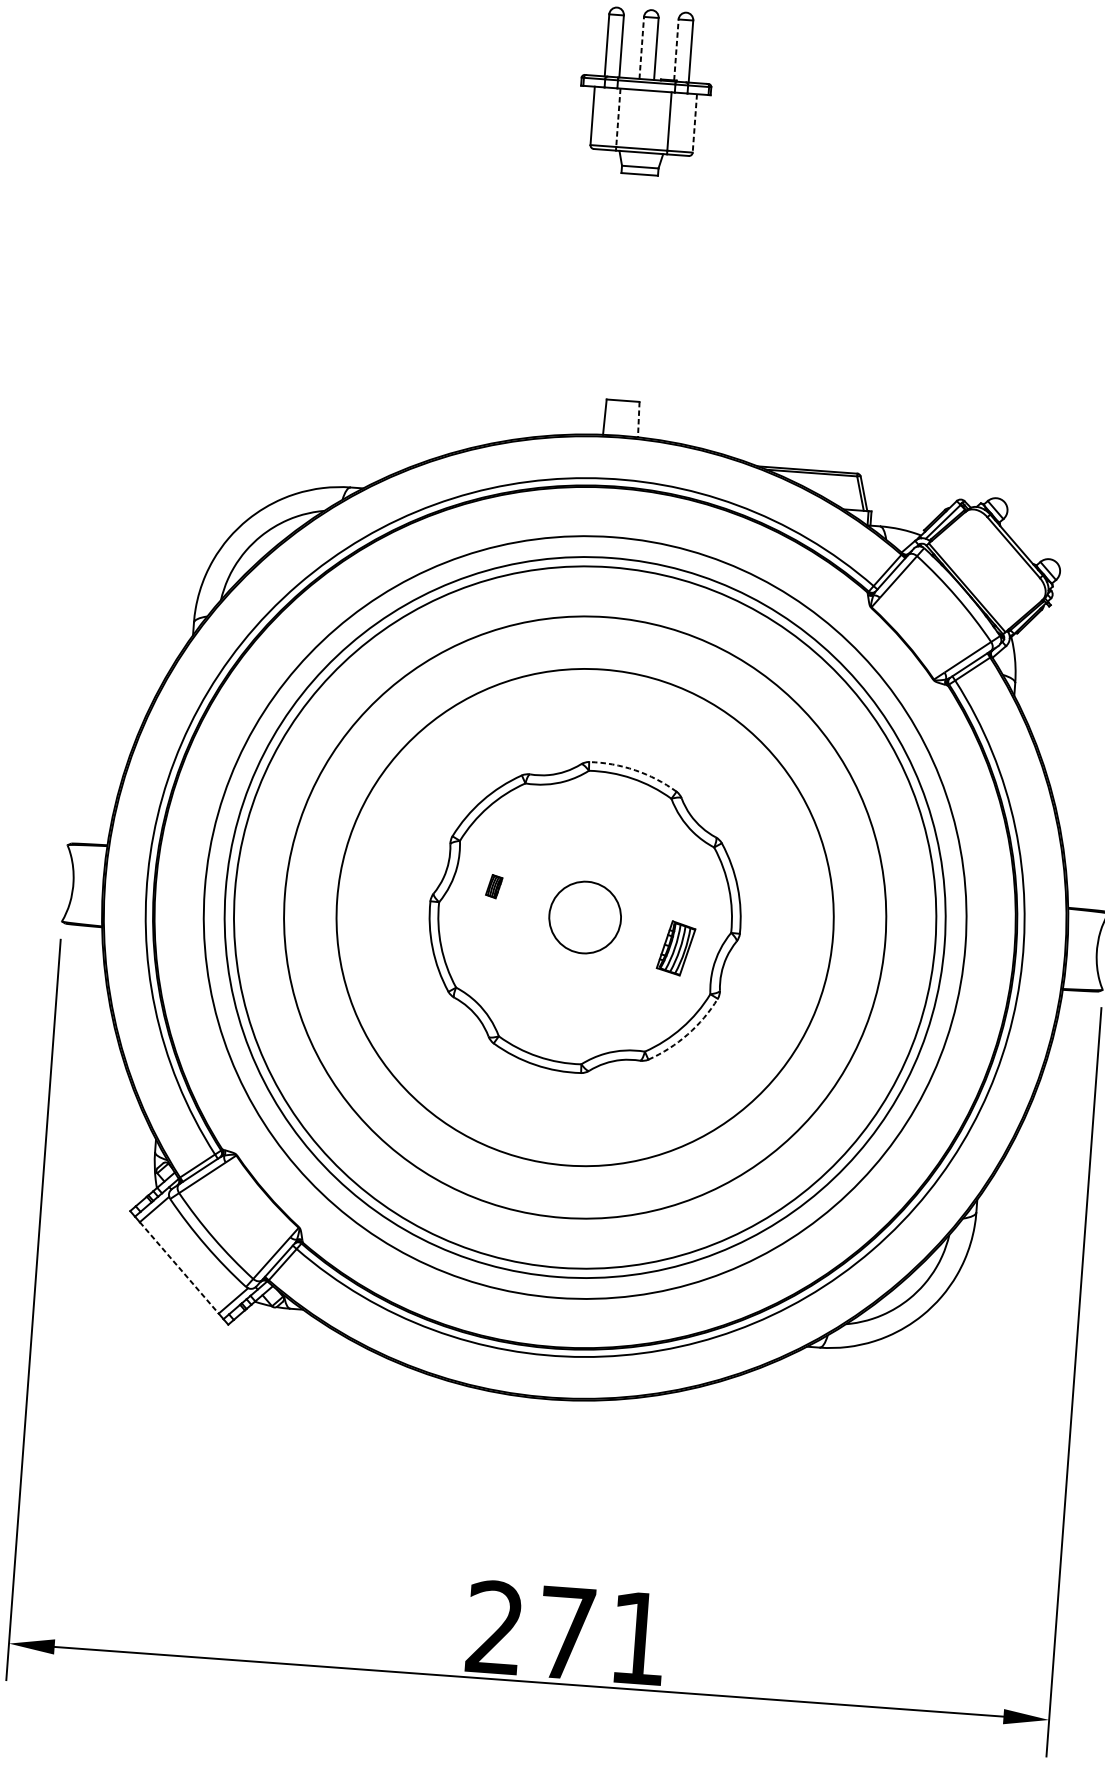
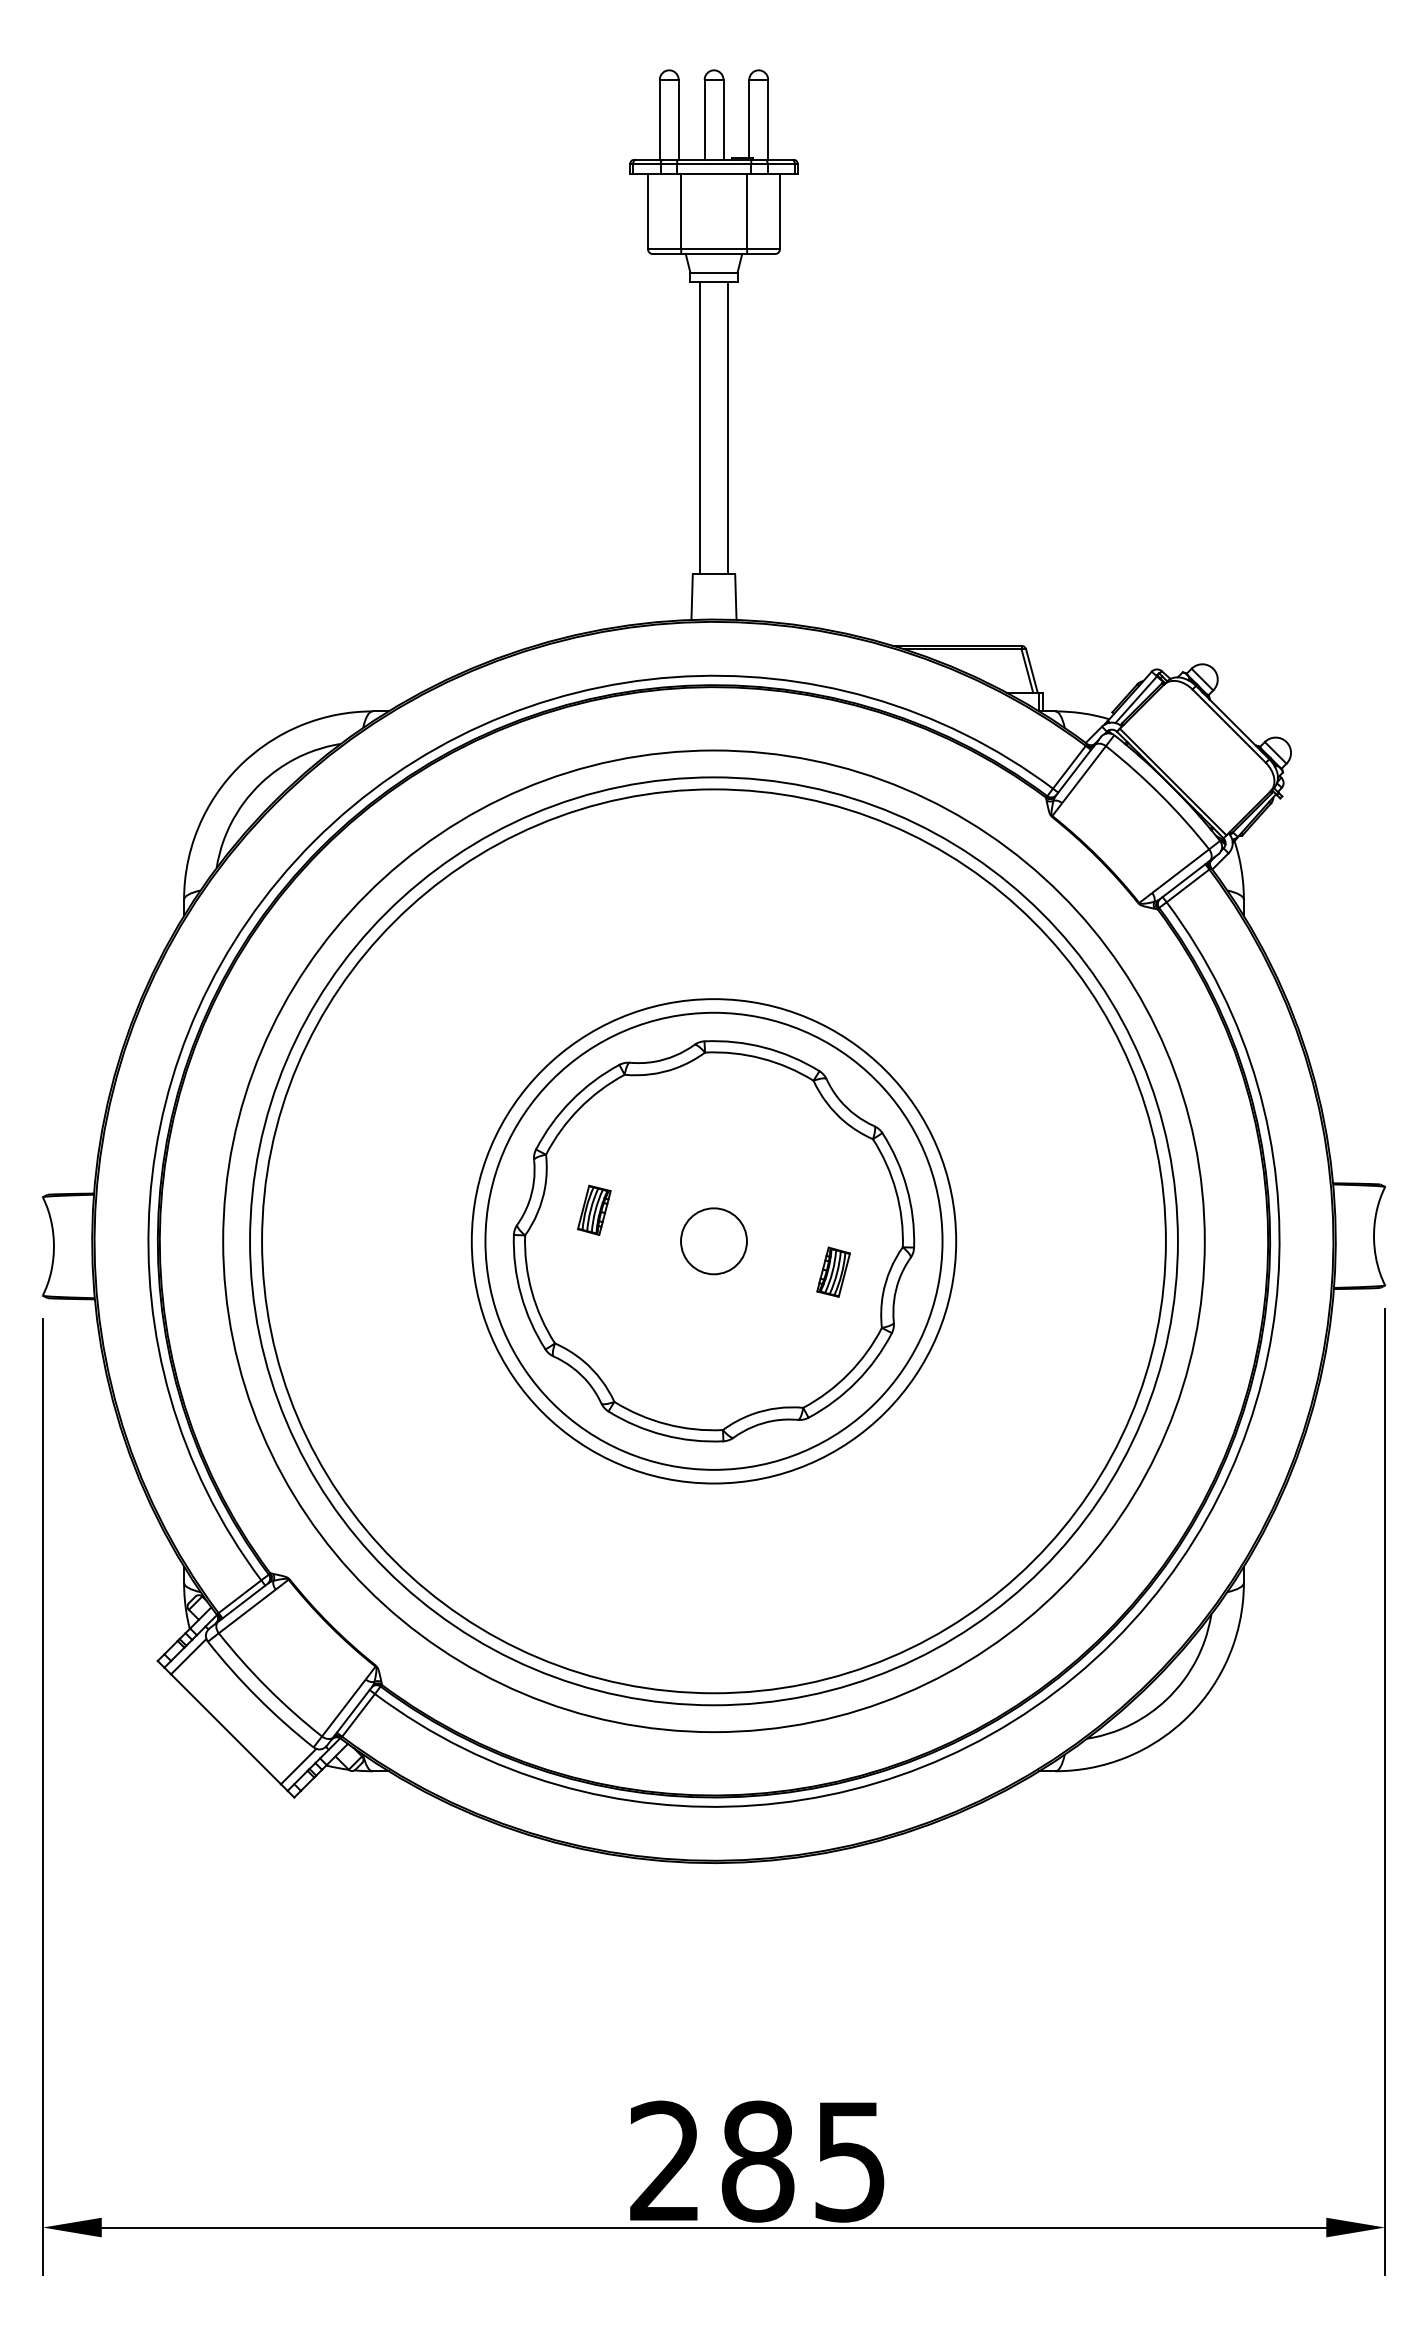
line: (641, 47) -> (704, 119), dashed -> solid
line: (676, 49) -> (749, 118), dashed -> solid
line: (618, 117) -> (681, 211), dashed -> solid
line: (694, 123) -> (779, 211), dashed -> solid
line: (620, 286) -> (699, 428), added
line: (642, 288) -> (728, 428), added
line: (638, 419) -> (735, 597), dashed -> solid
arc: (635, 770) -> (764, 1047), dashed -> solid
part: (494, 886) -> (594, 1209), size x1.67
circle: (584, 916) -> (713, 1240), size x0.71
circle: (584, 917) -> (713, 1241), size x0.62
circle: (584, 917) -> (713, 1241), size x0.71
part: (676, 947) -> (833, 1271), size x0.71
arc: (687, 1034) -> (856, 1381), dashed -> solid
line: (179, 1268) -> (226, 1729), dashed -> solid
text: (601, 1635) -> (802, 2161), 271 -> 285

